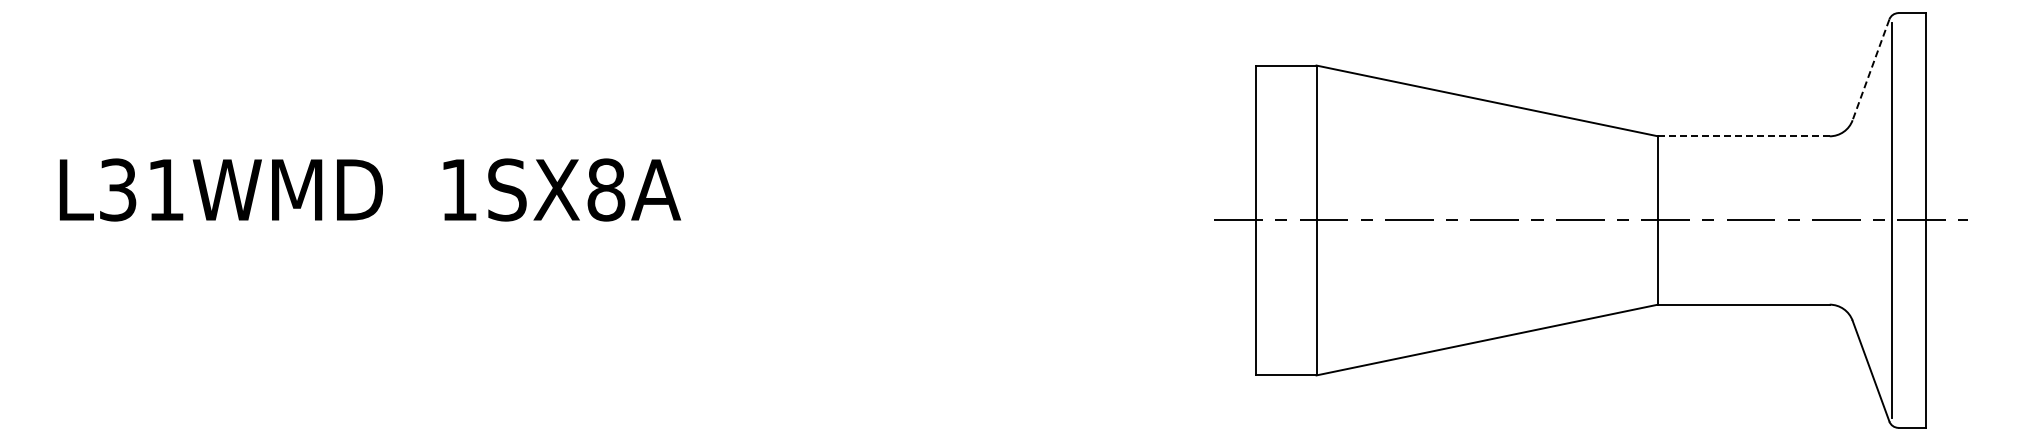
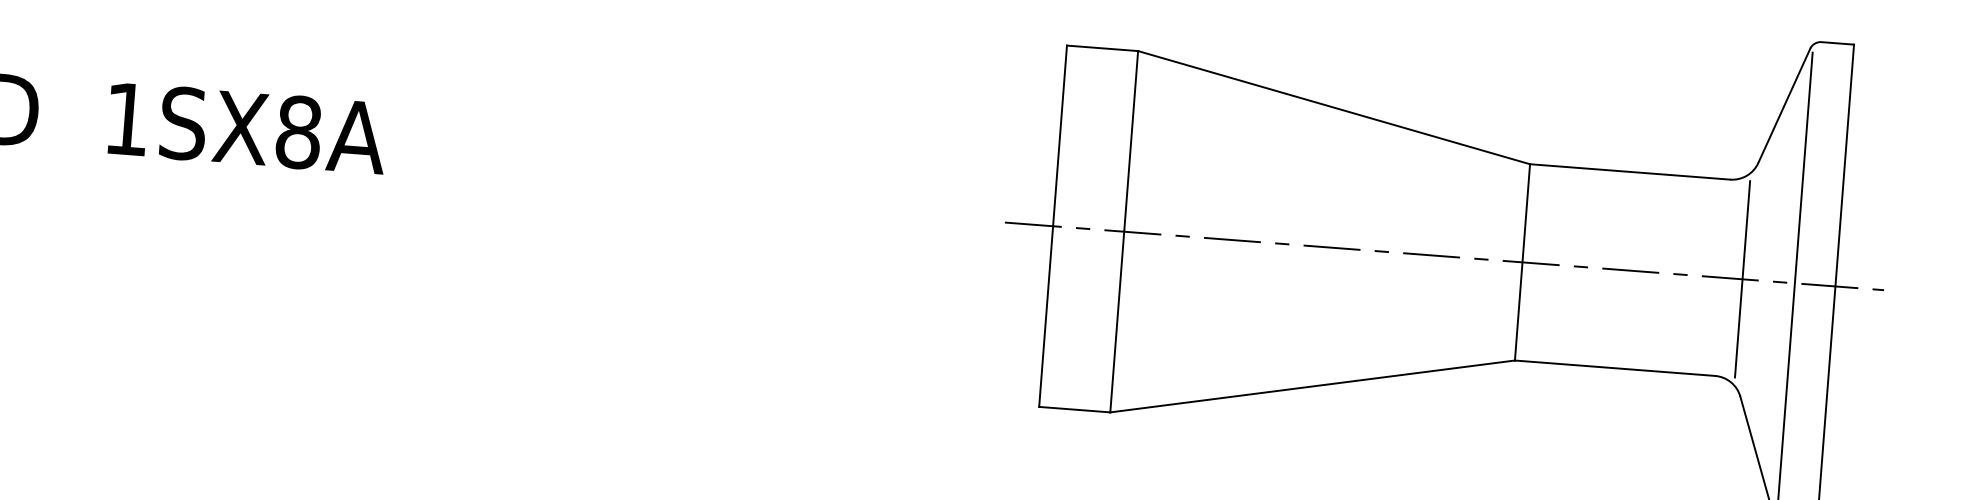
line: (1871, 69) -> (1784, 105), dashed -> solid
line: (1743, 136) -> (1629, 172), dashed -> solid
line: (1846, 220) -> (1742, 279), added

